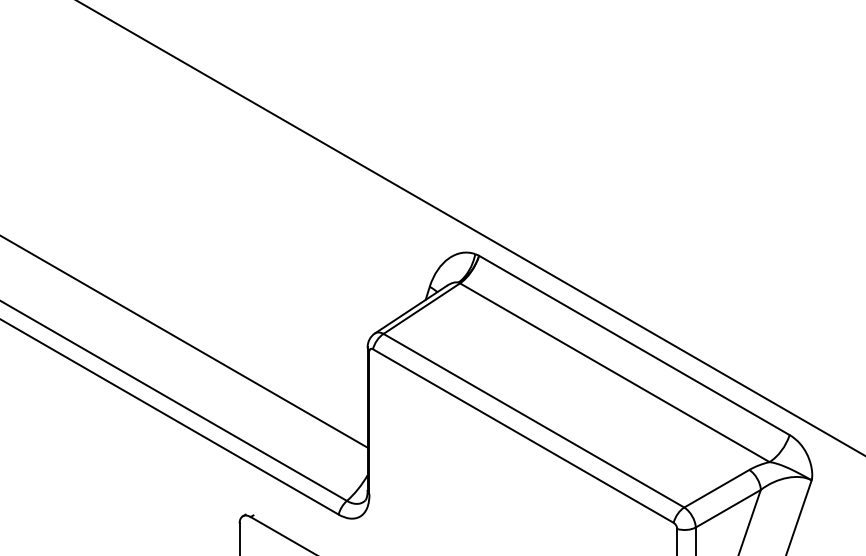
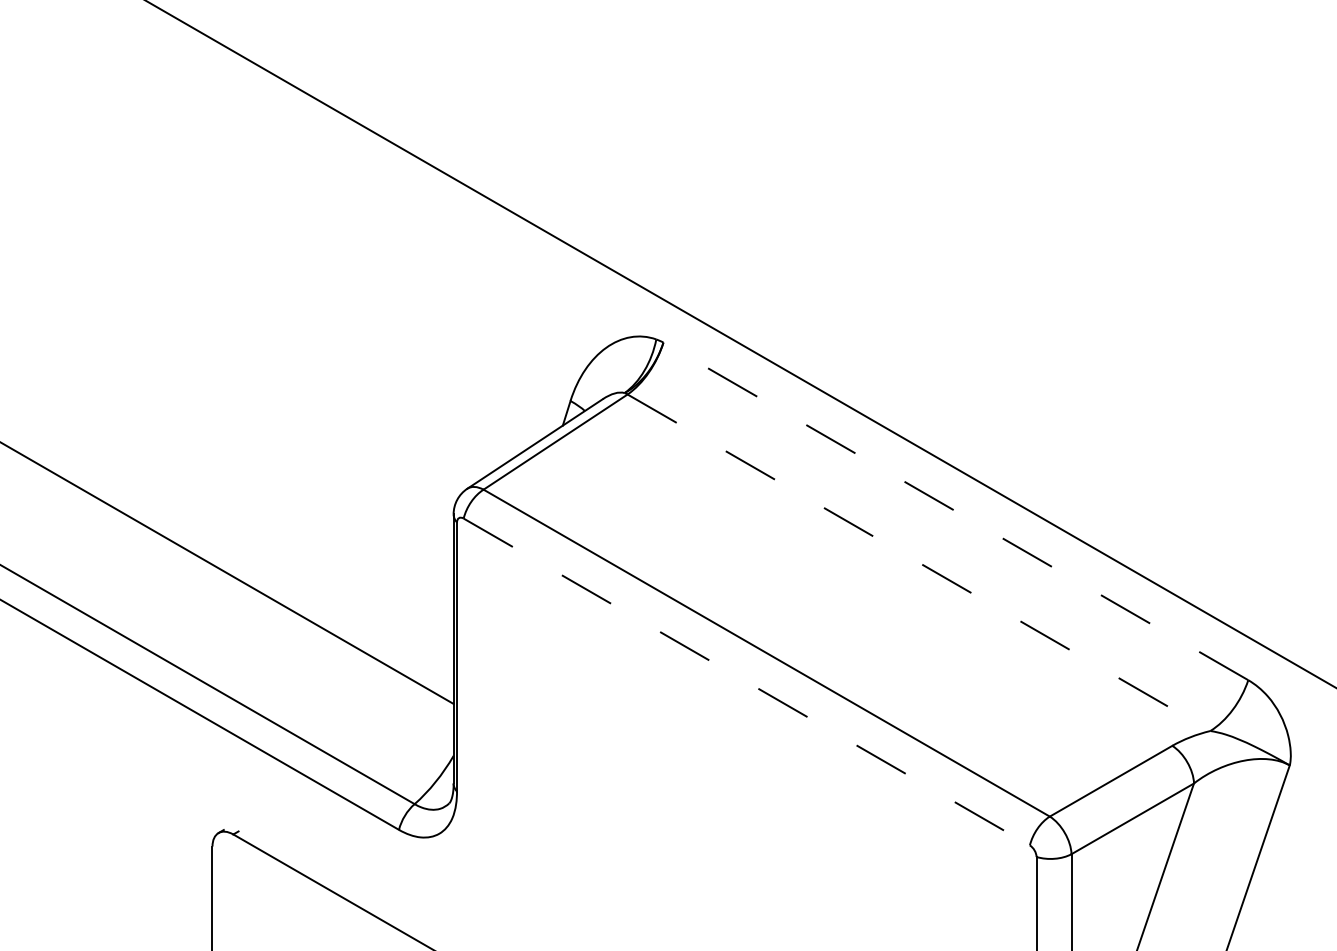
line: (633, 345) -> (954, 511), solid -> dashed
line: (614, 372) -> (918, 562), solid -> dashed
line: (523, 436) -> (747, 682), solid -> dashed

